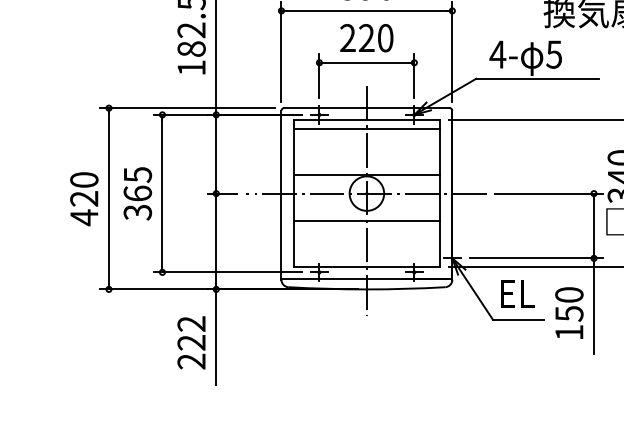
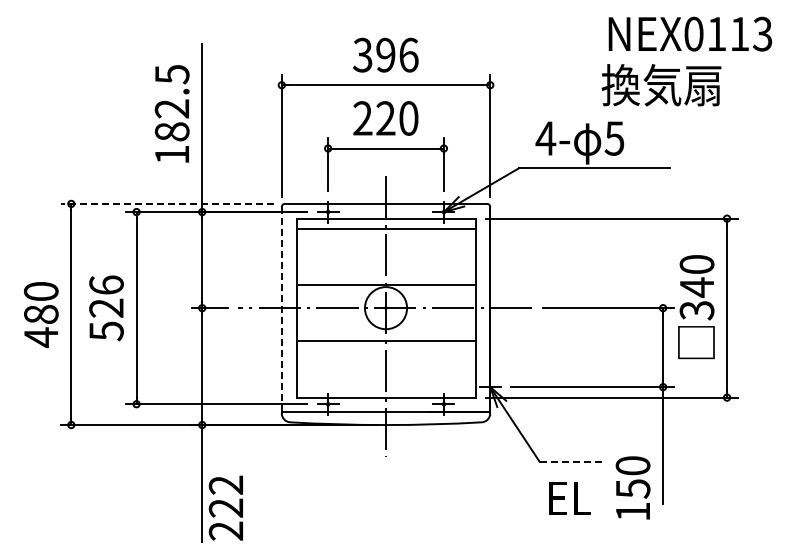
line: (187, 107) -> (167, 203), solid -> dashed
text: (137, 193) -> (106, 307), 365 -> 526
line: (281, 194) -> (281, 309), solid -> dashed
text: (83, 198) -> (40, 314), 420 -> 480
text: (517, 293) -> (569, 498), moved
text: (568, 312) -> (632, 487), moved
line: (518, 319) -> (570, 461), solid -> dashed
text: (191, 342) -> (225, 507), moved

